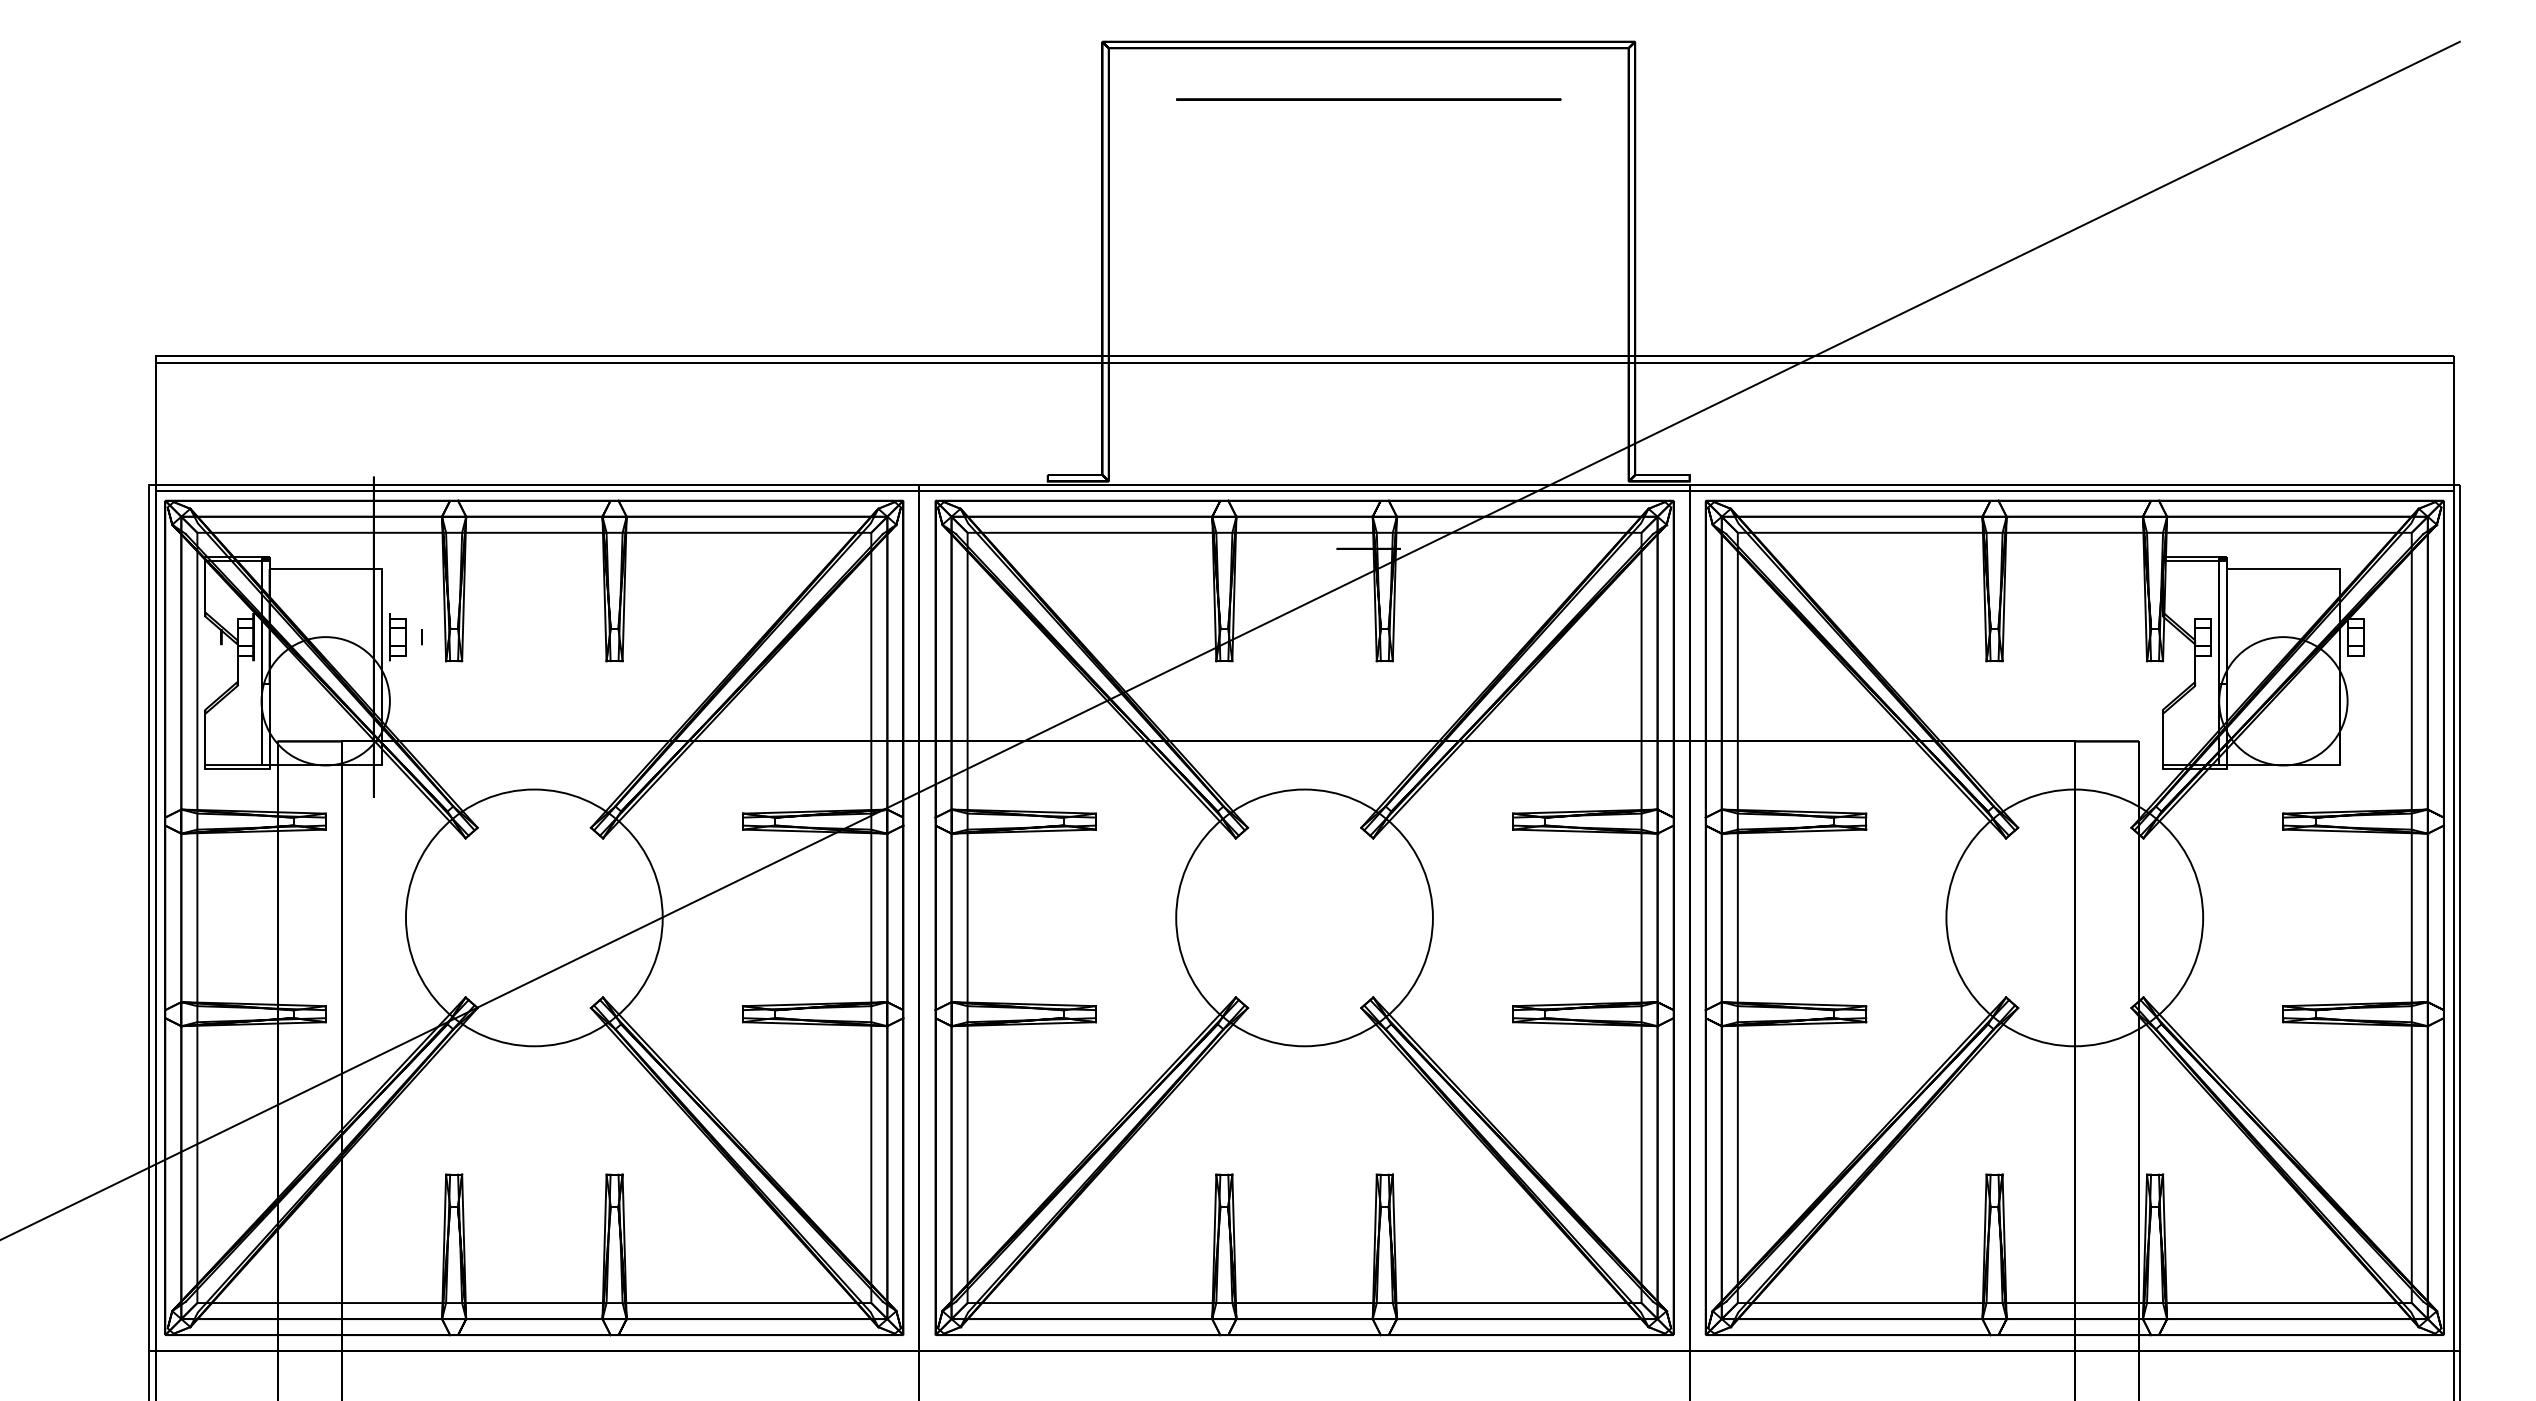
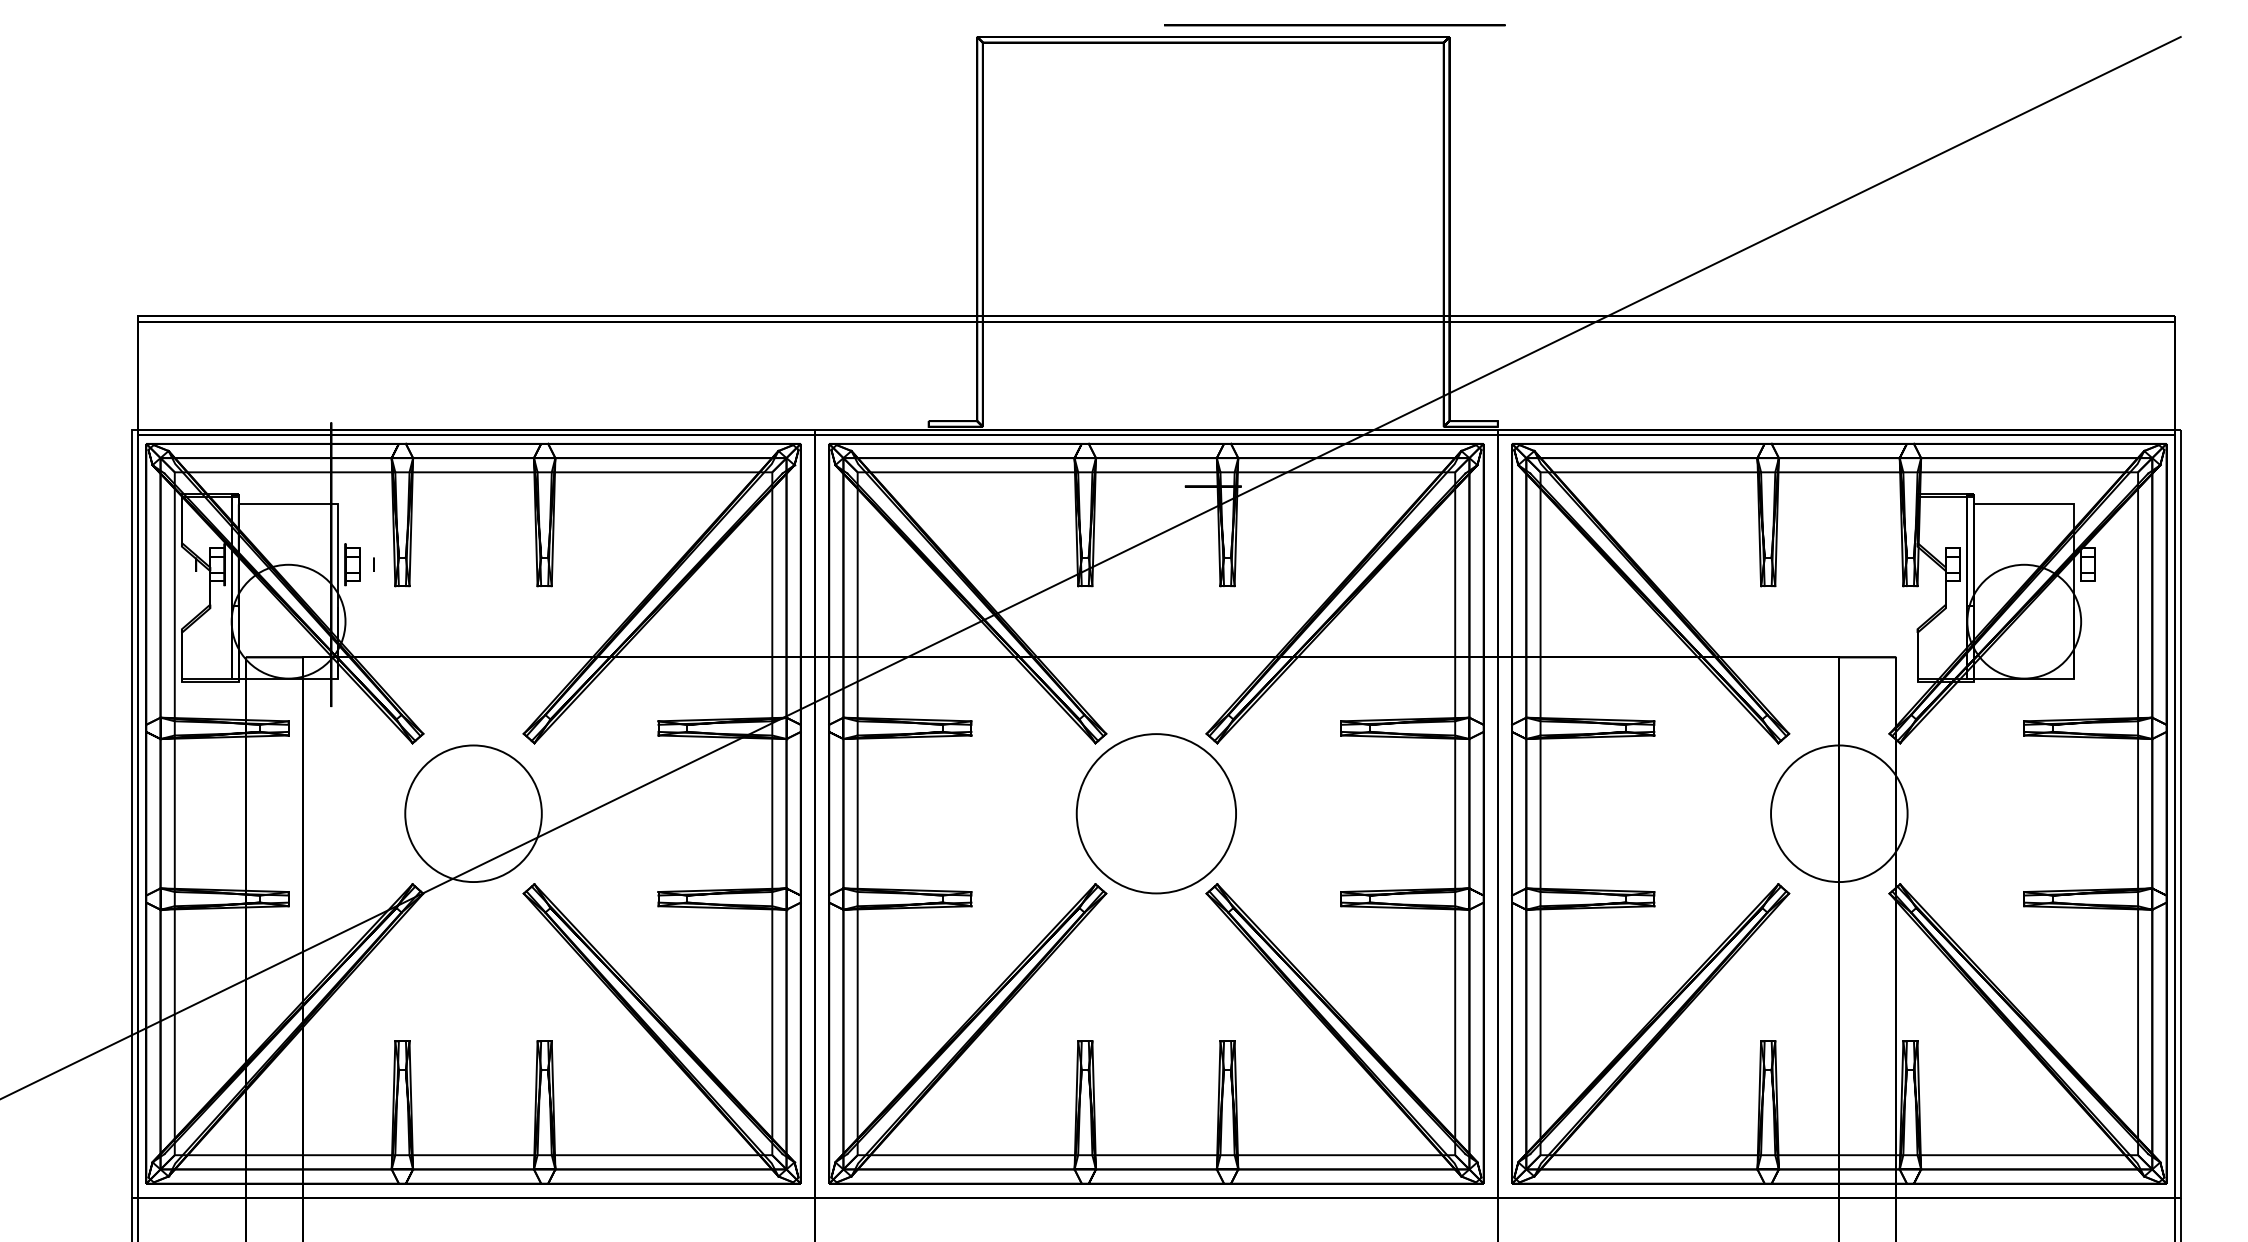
circle: (1368, 99) -> (1334, 25), moved
circle: (533, 917) -> (472, 813), size x0.6
circle: (1304, 917) -> (1156, 813), size x0.7
circle: (2074, 917) -> (1839, 813), size x0.6

